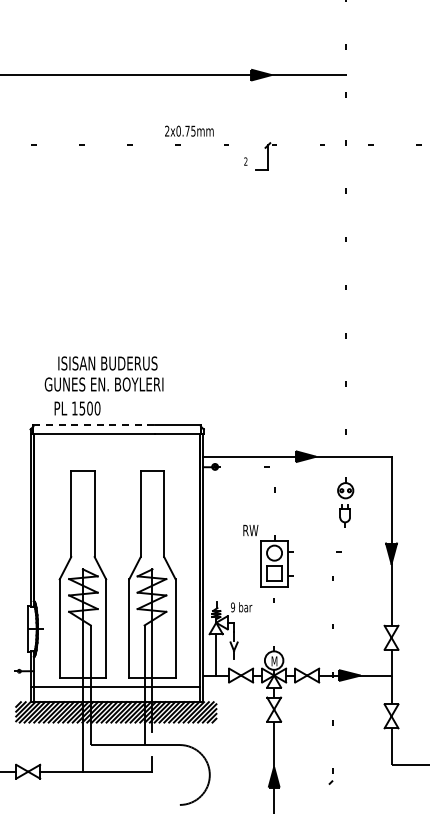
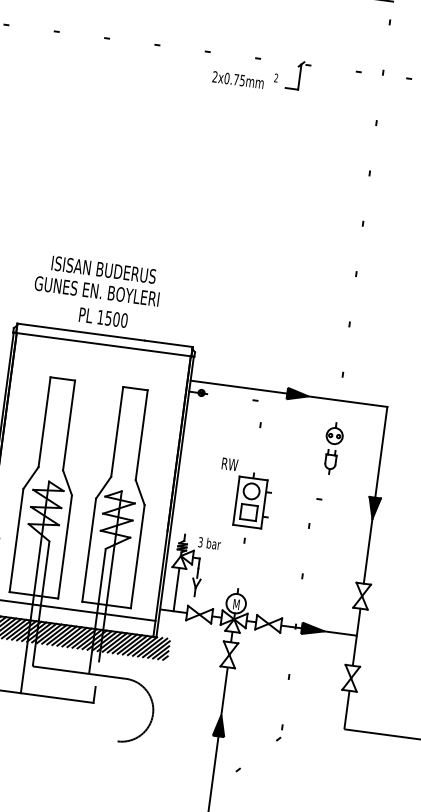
text: (189, 130) -> (238, 79), moved
text: (77, 408) -> (103, 317), moved
line: (94, 424) -> (81, 331), dashed -> solid
text: (233, 607) -> (201, 542), 9 -> 3

